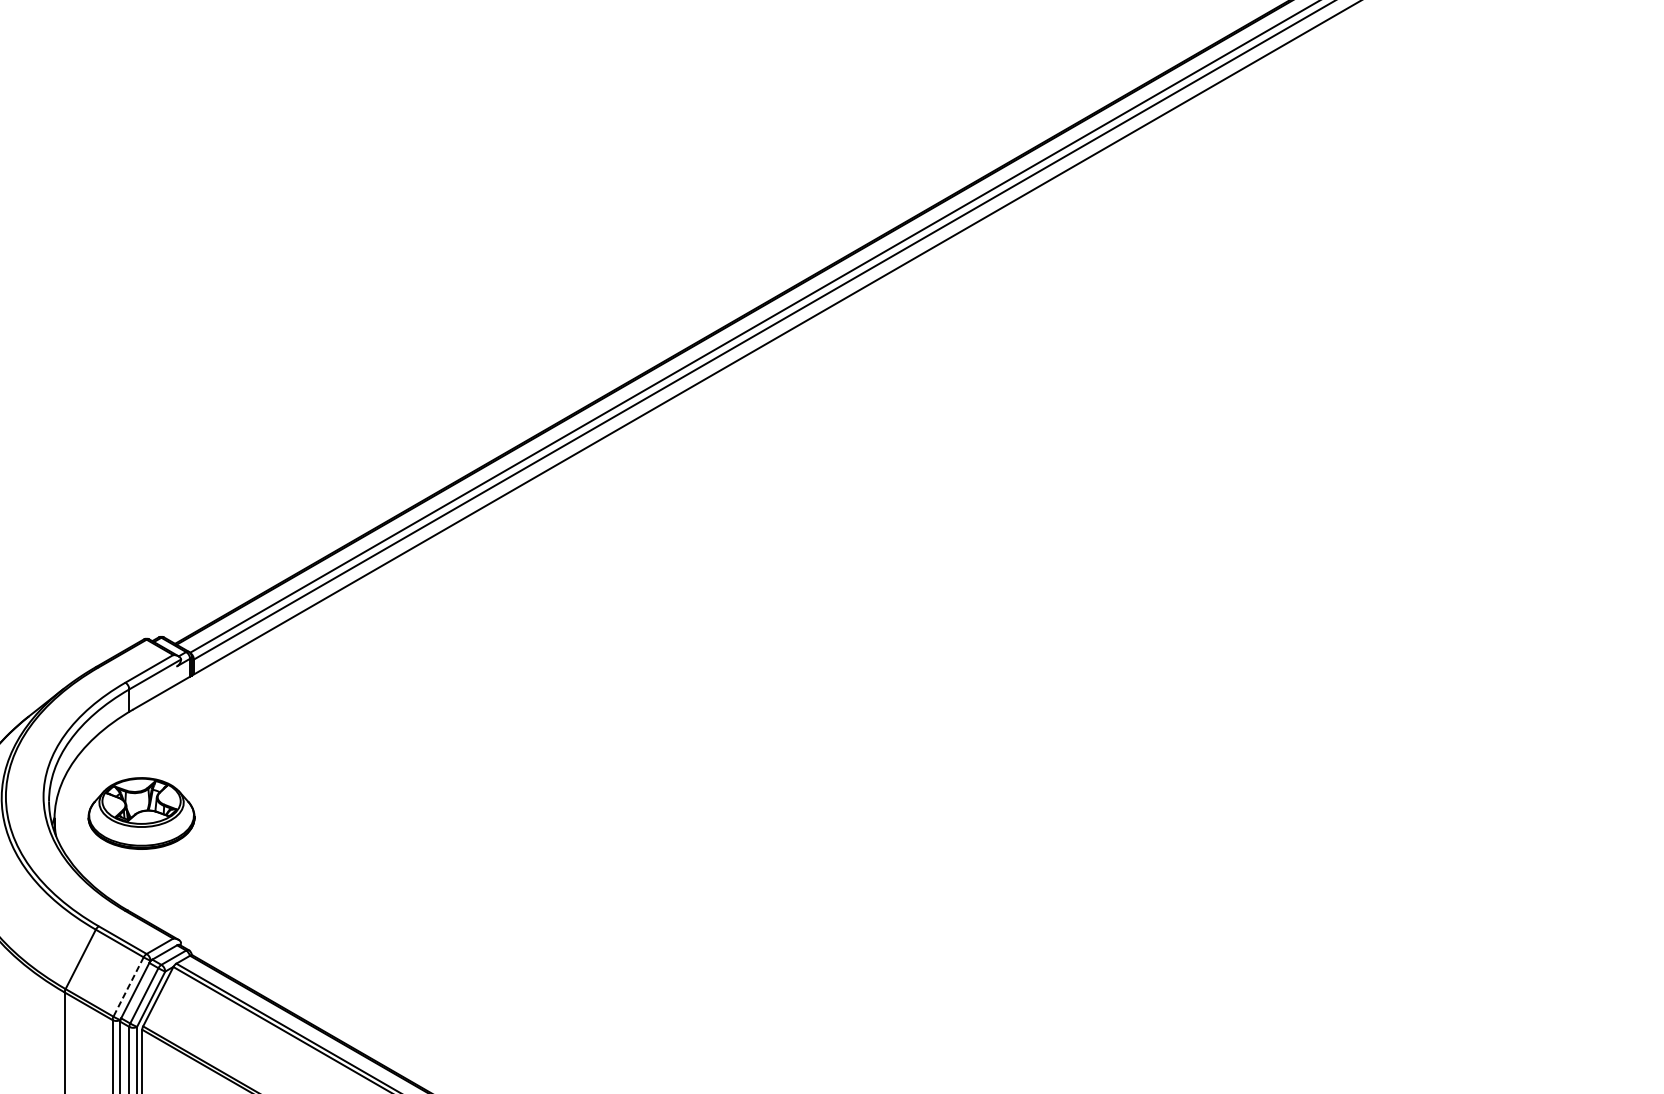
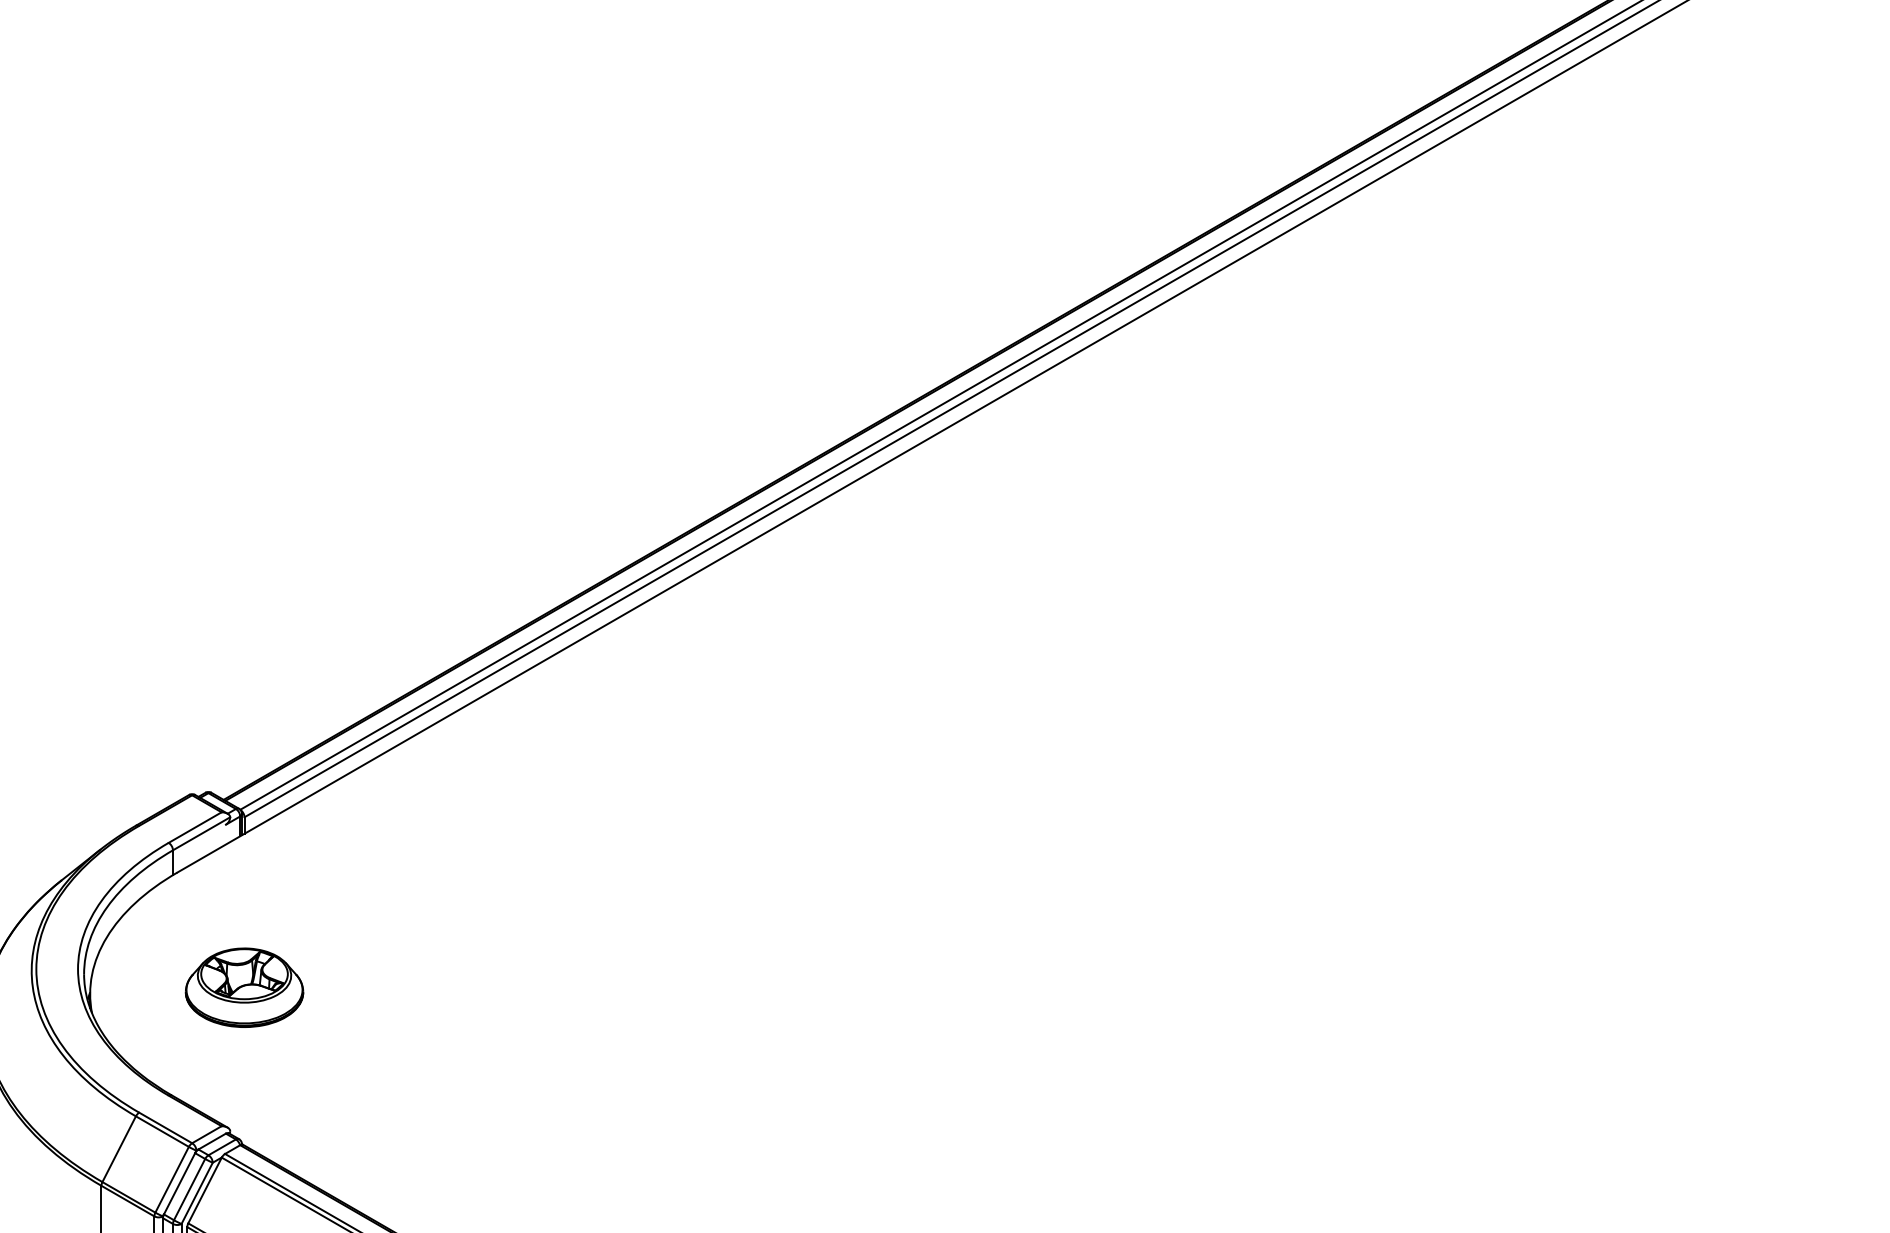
part: (141, 813) -> (244, 987), moved
line: (128, 986) -> (172, 1179), dashed -> solid

